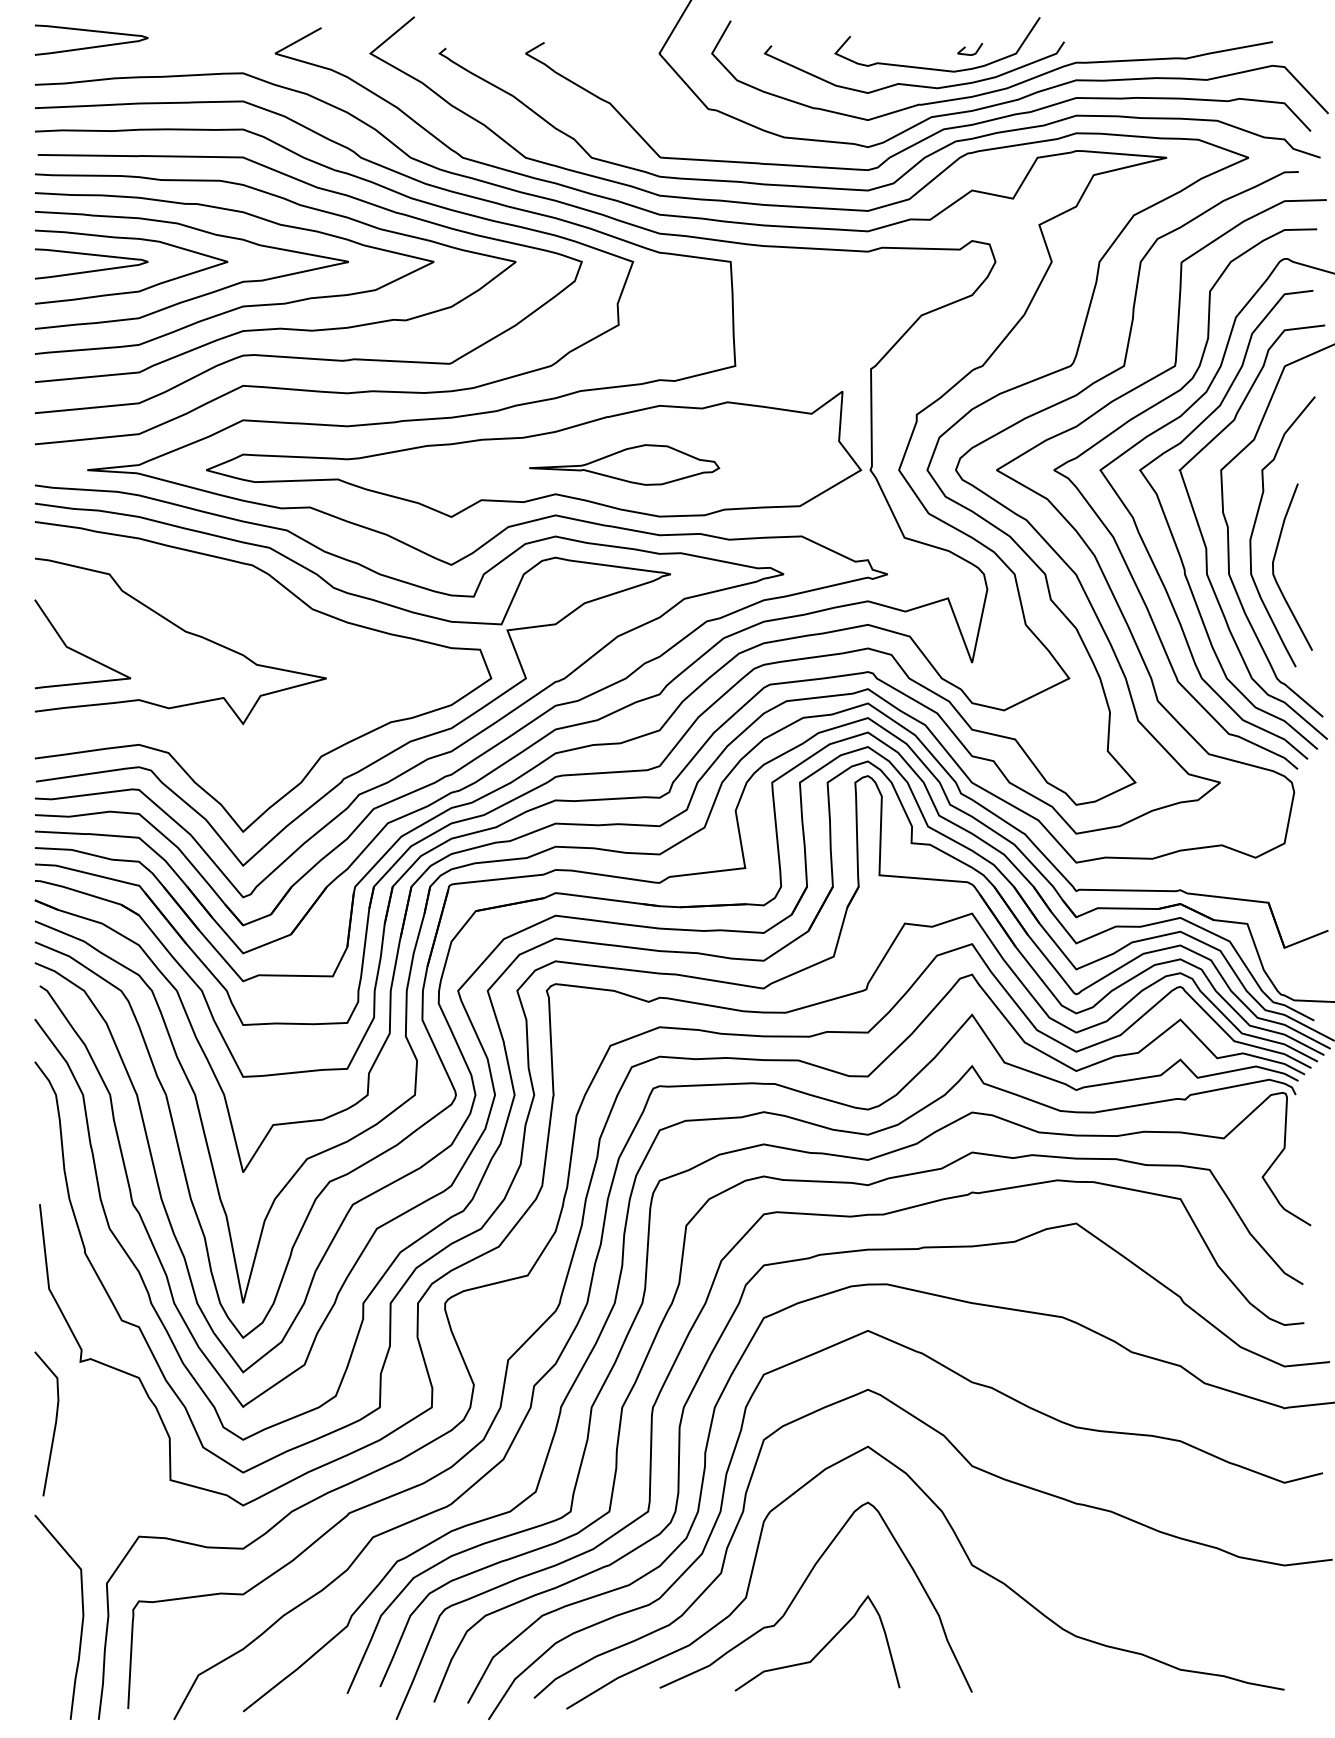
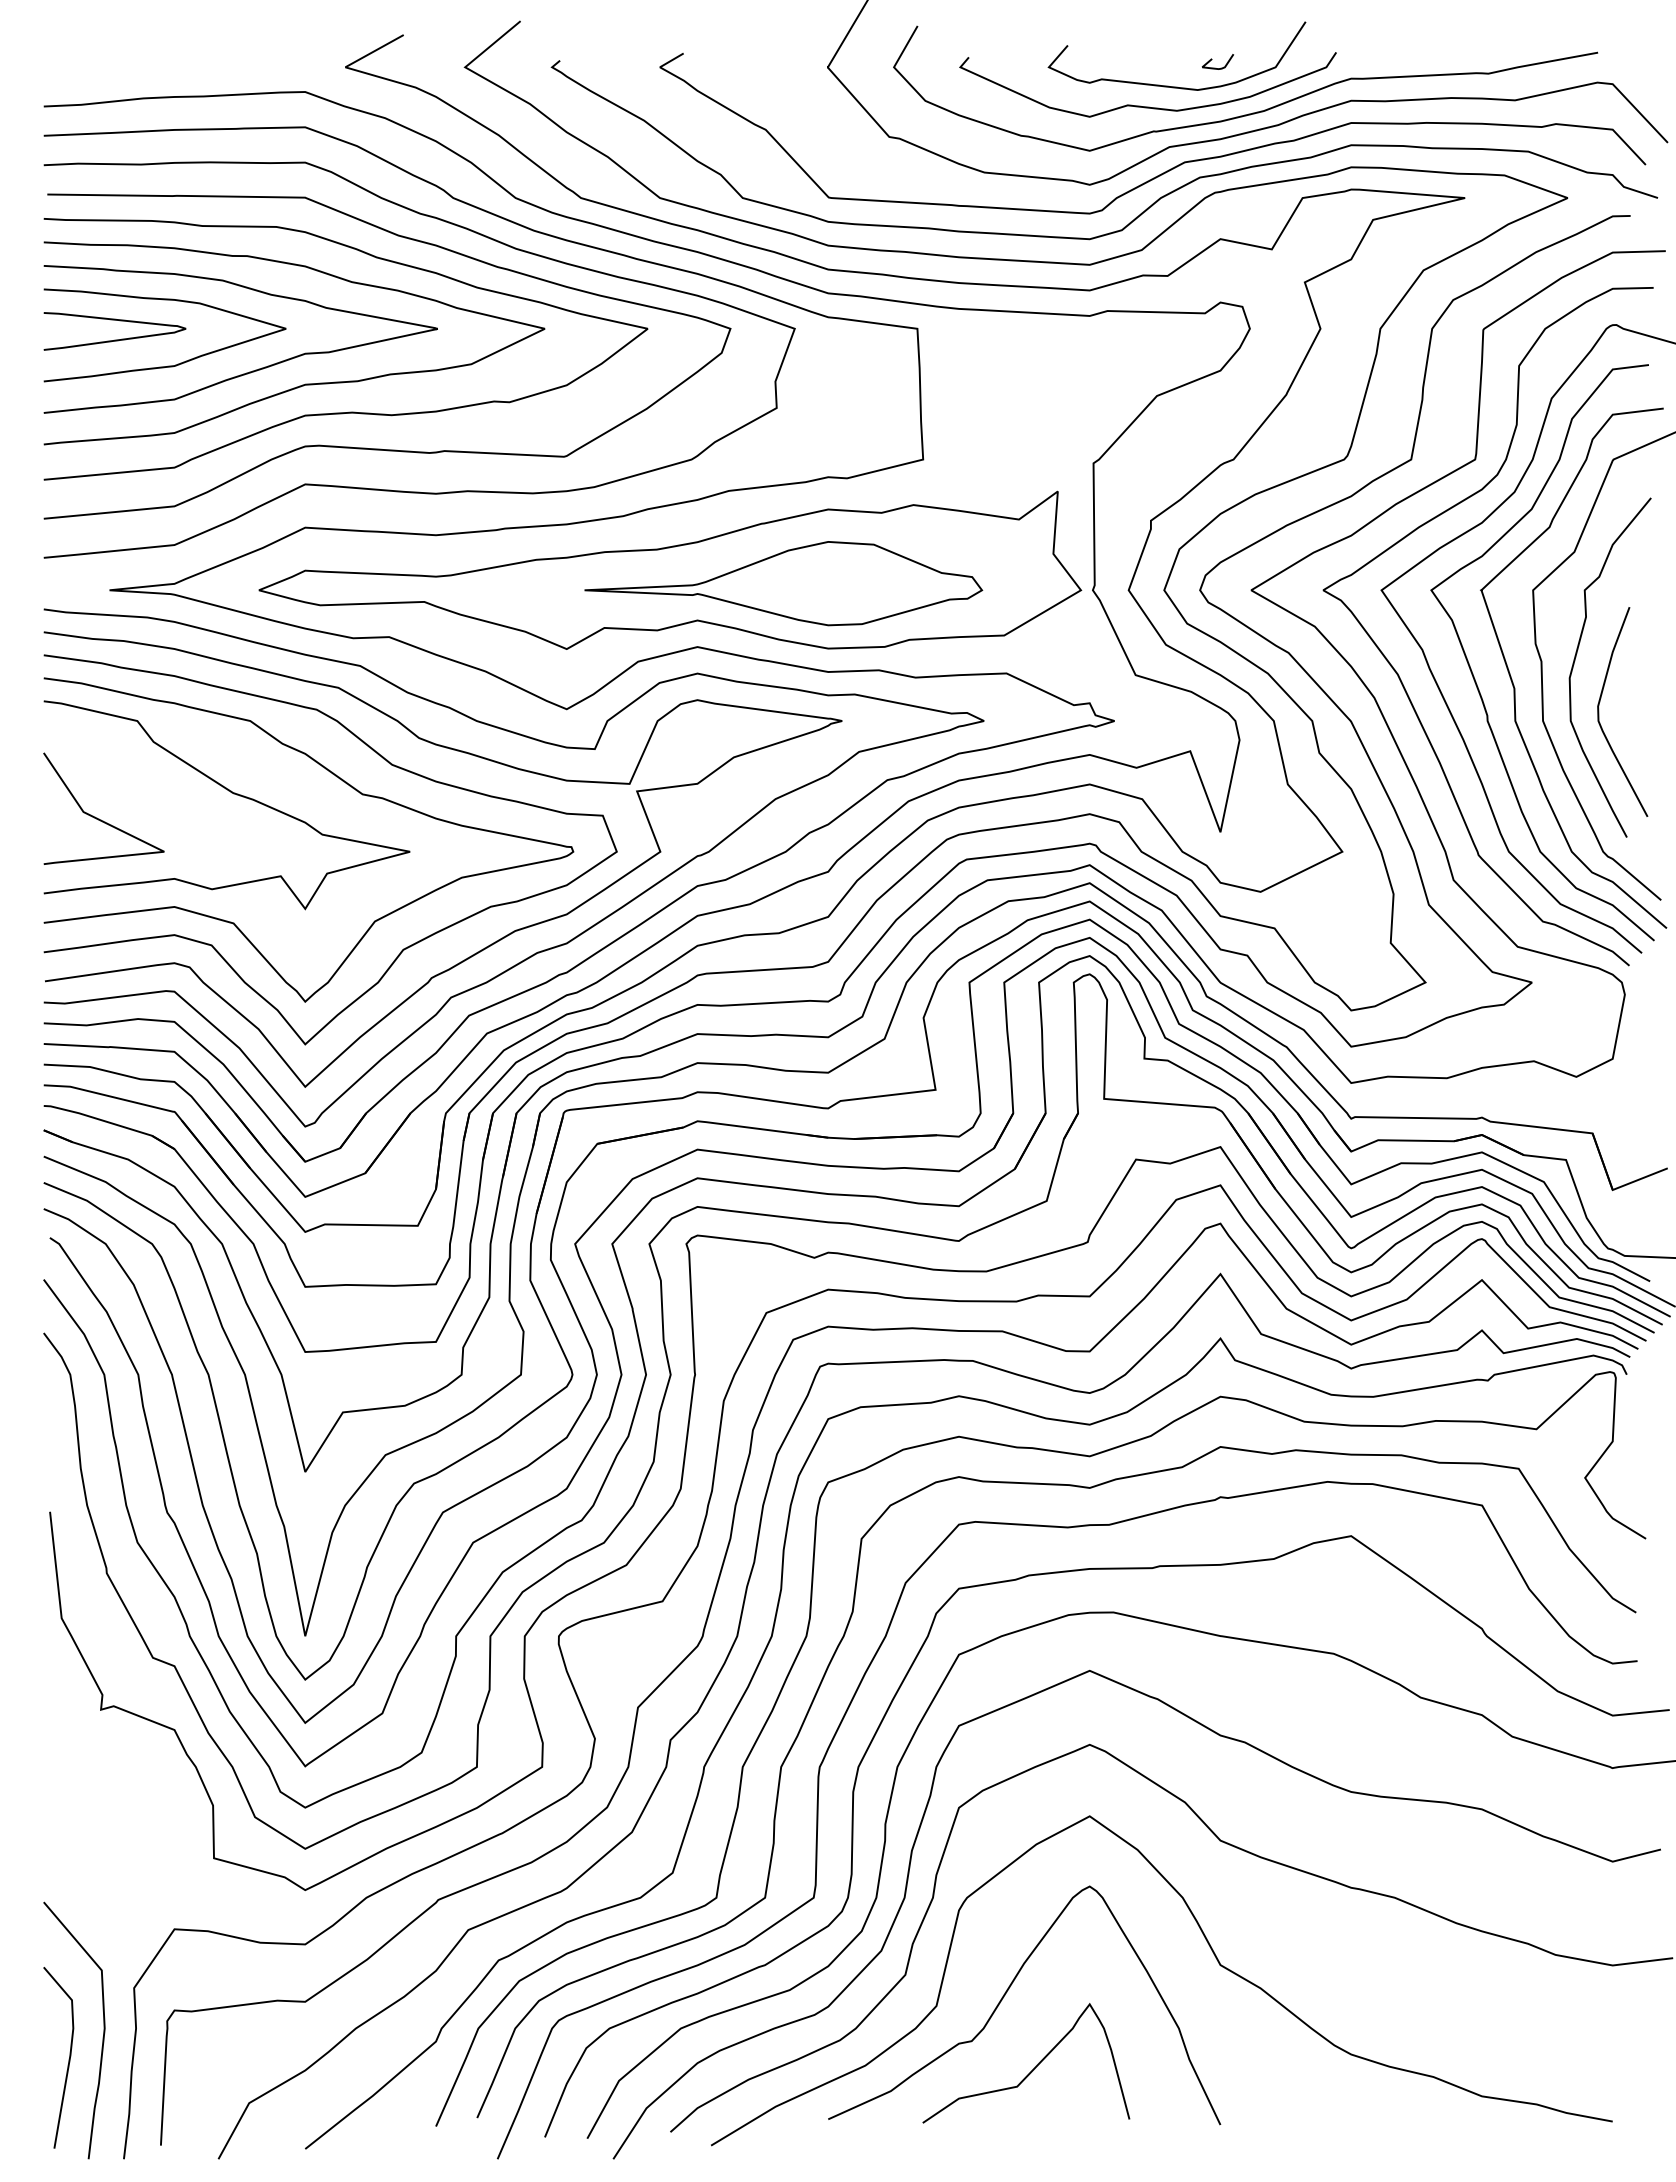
curve: (91, 46) -> (114, 58), removed
part: (624, 464) -> (783, 583), size x1.67
curve: (276, 624) -> (346, 784), added
line: (54, 1425) -> (68, 2059), moved

